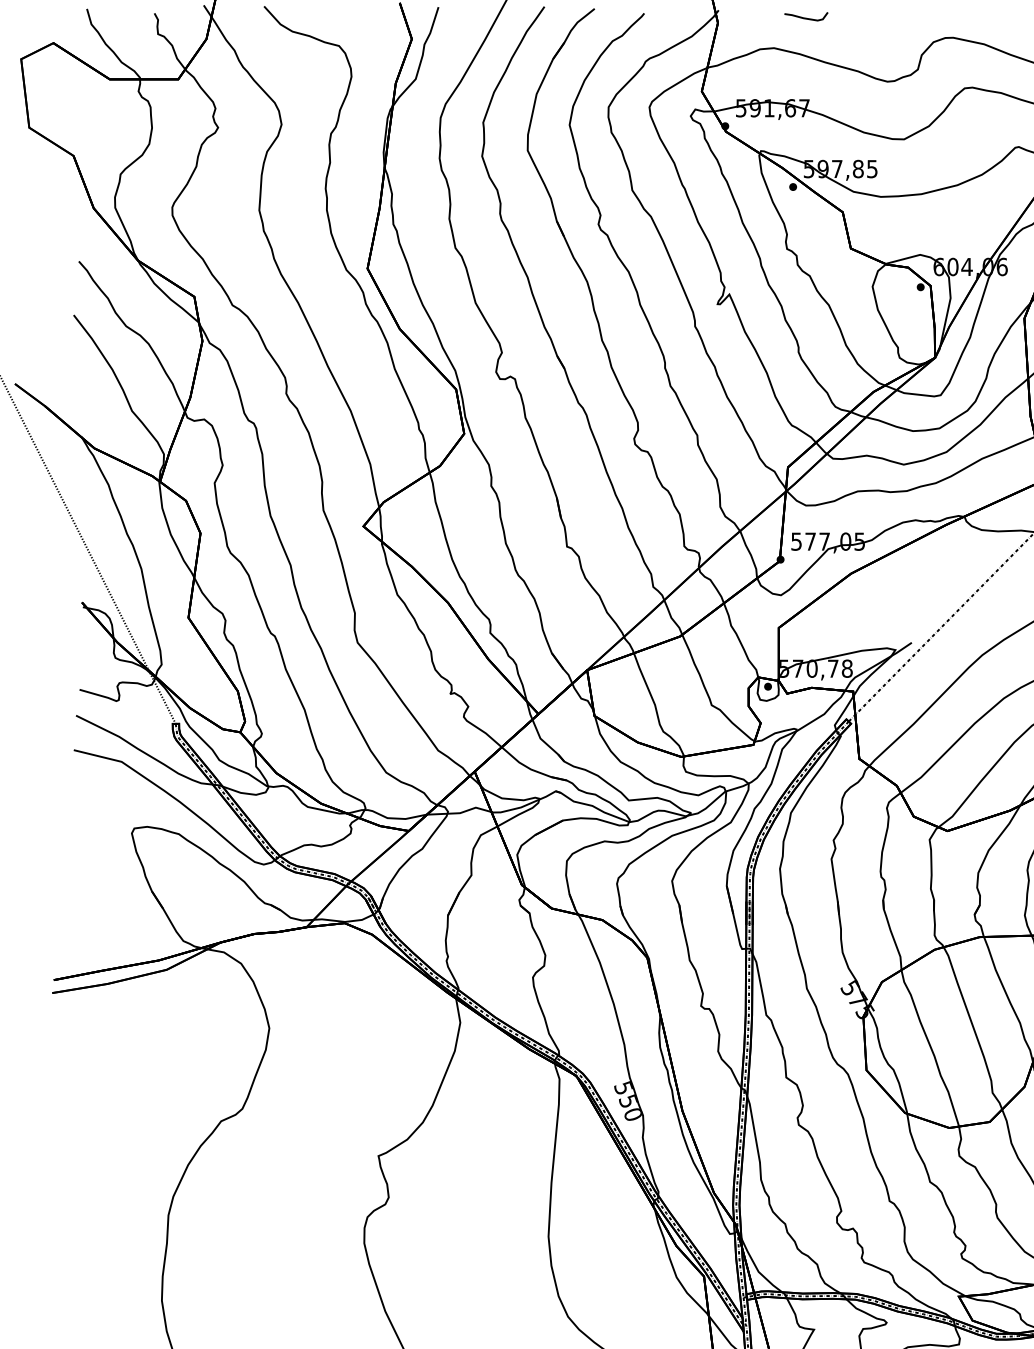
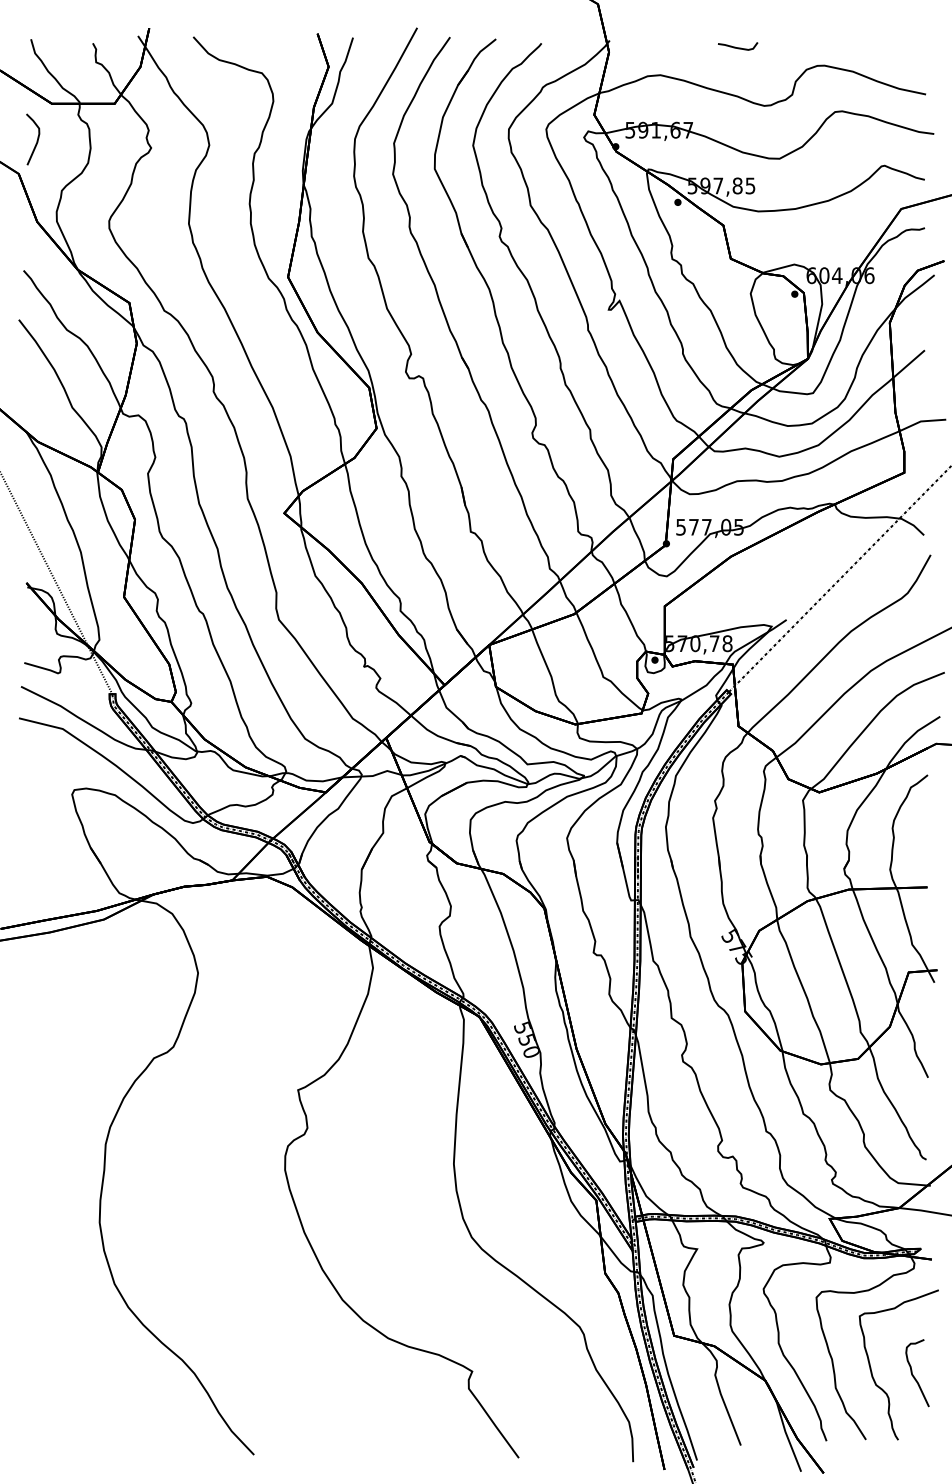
curve: (806, 17) -> (738, 47), moved
curve: (92, 119) -> (36, 140), added

